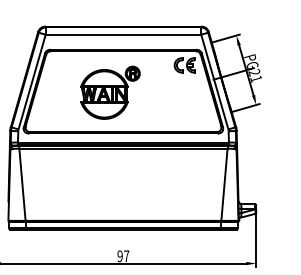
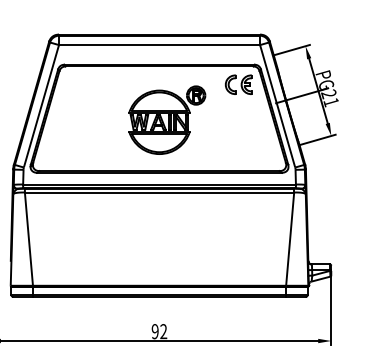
part: (110, 92) -> (167, 119), moved
text: (126, 256) -> (163, 331), 97 -> 92

